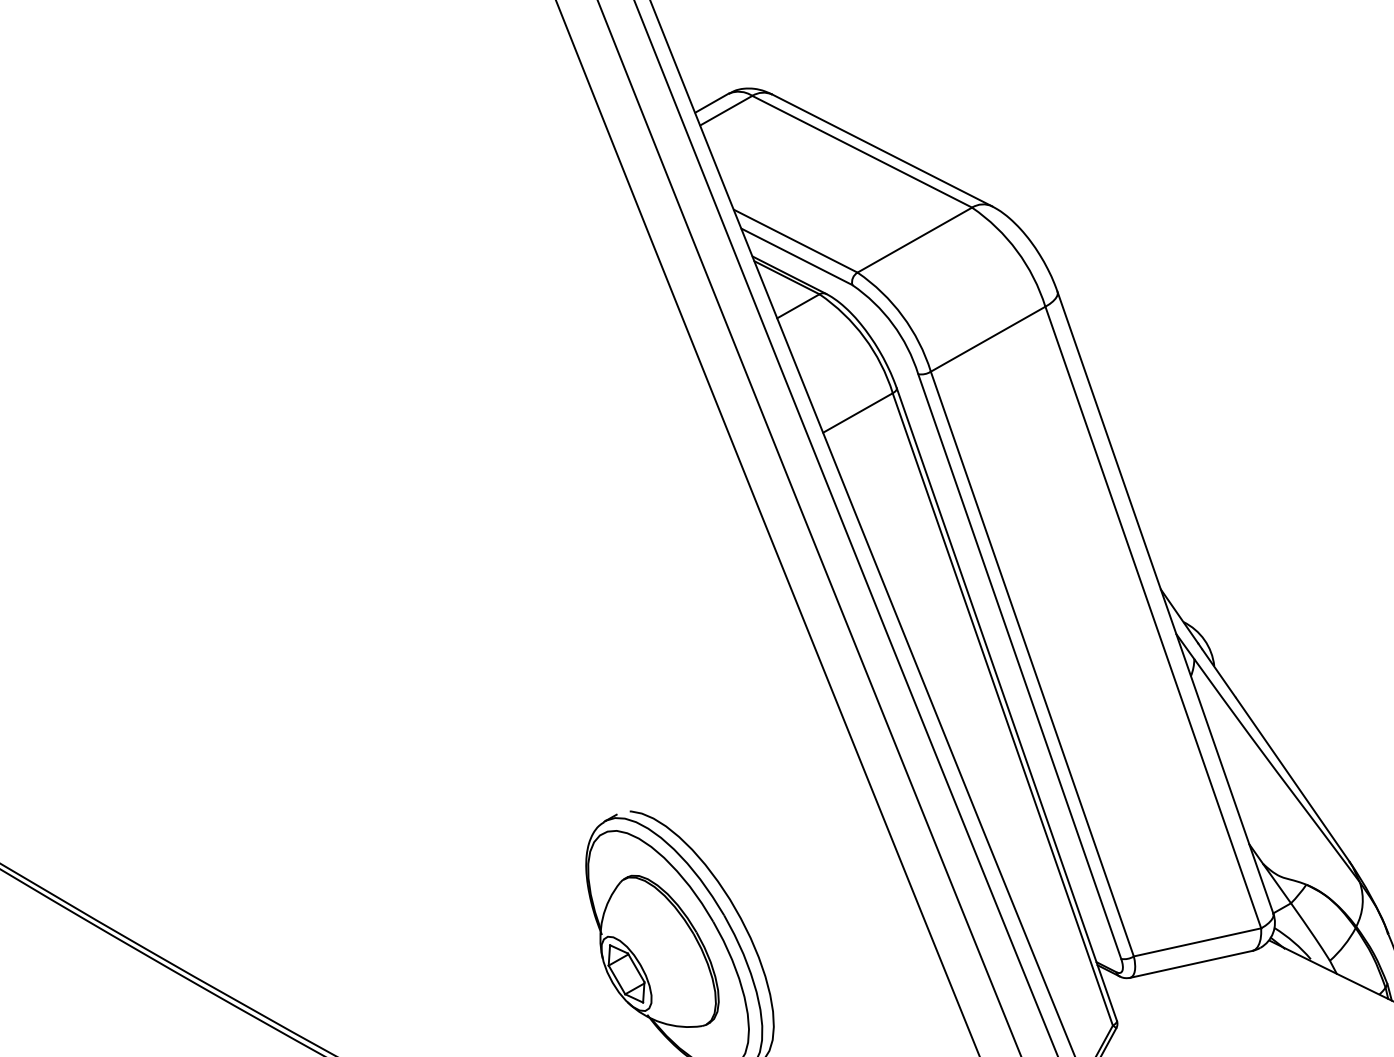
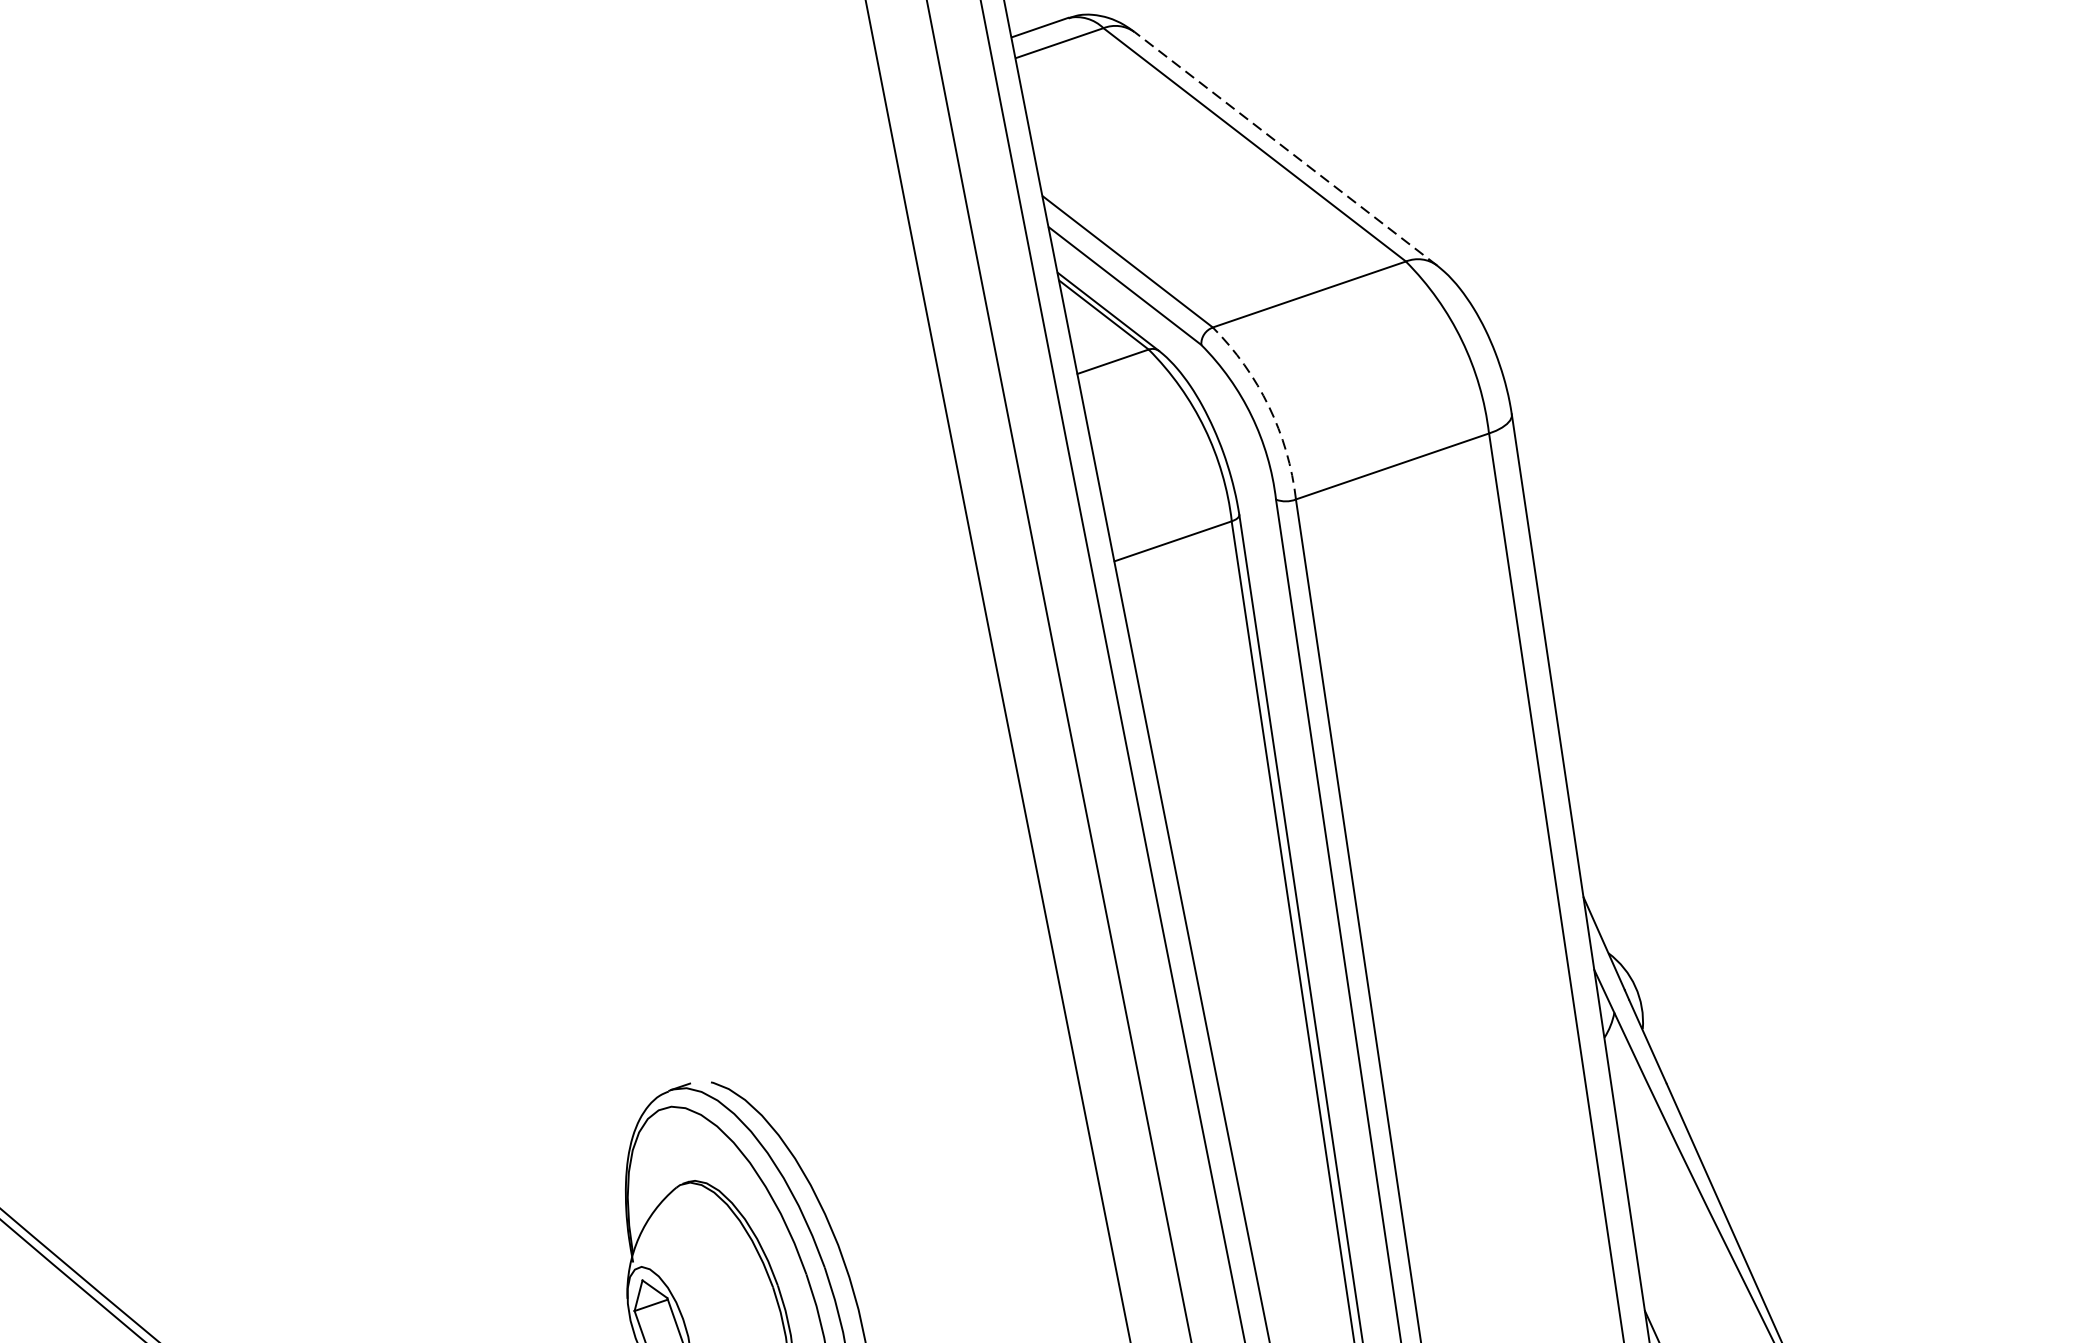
line: (881, 150) -> (1284, 148), solid -> dashed
arc: (902, 316) -> (1268, 407), solid -> dashed

